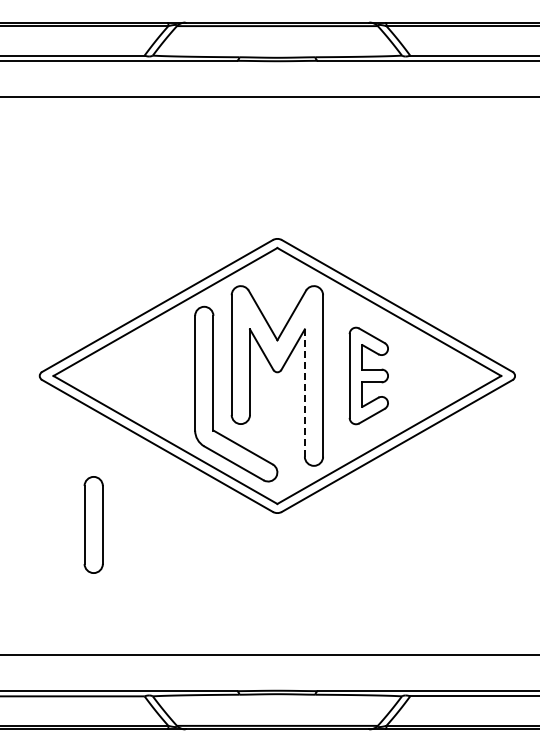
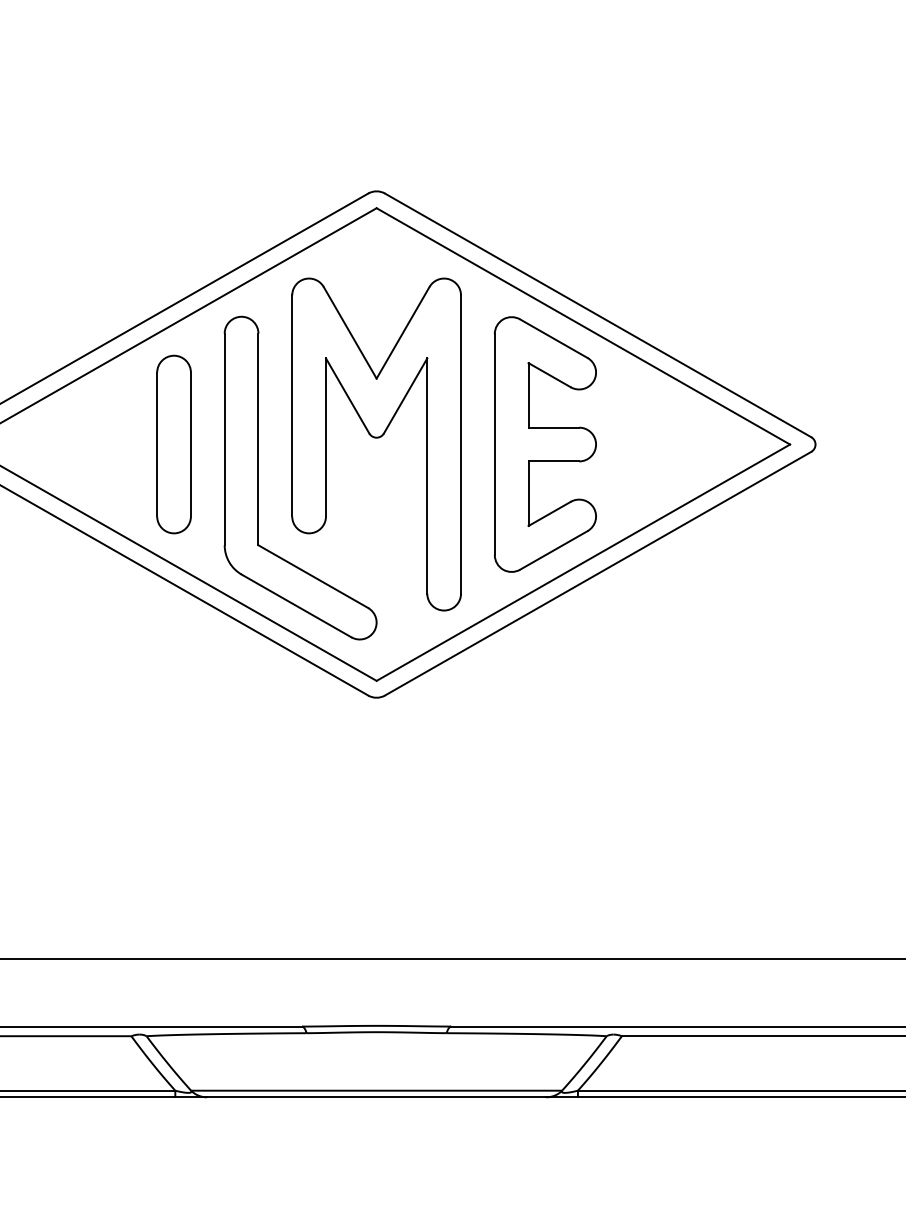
part: (368, 375) -> (544, 443), size x1.43
line: (304, 393) -> (426, 476), dashed -> solid
part: (93, 524) -> (173, 443), moved

